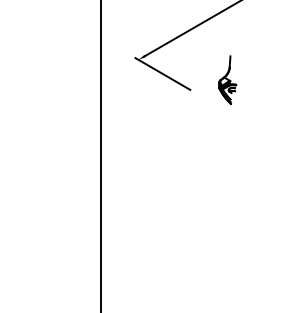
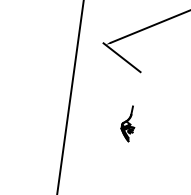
part: (227, 79) -> (128, 123), moved

